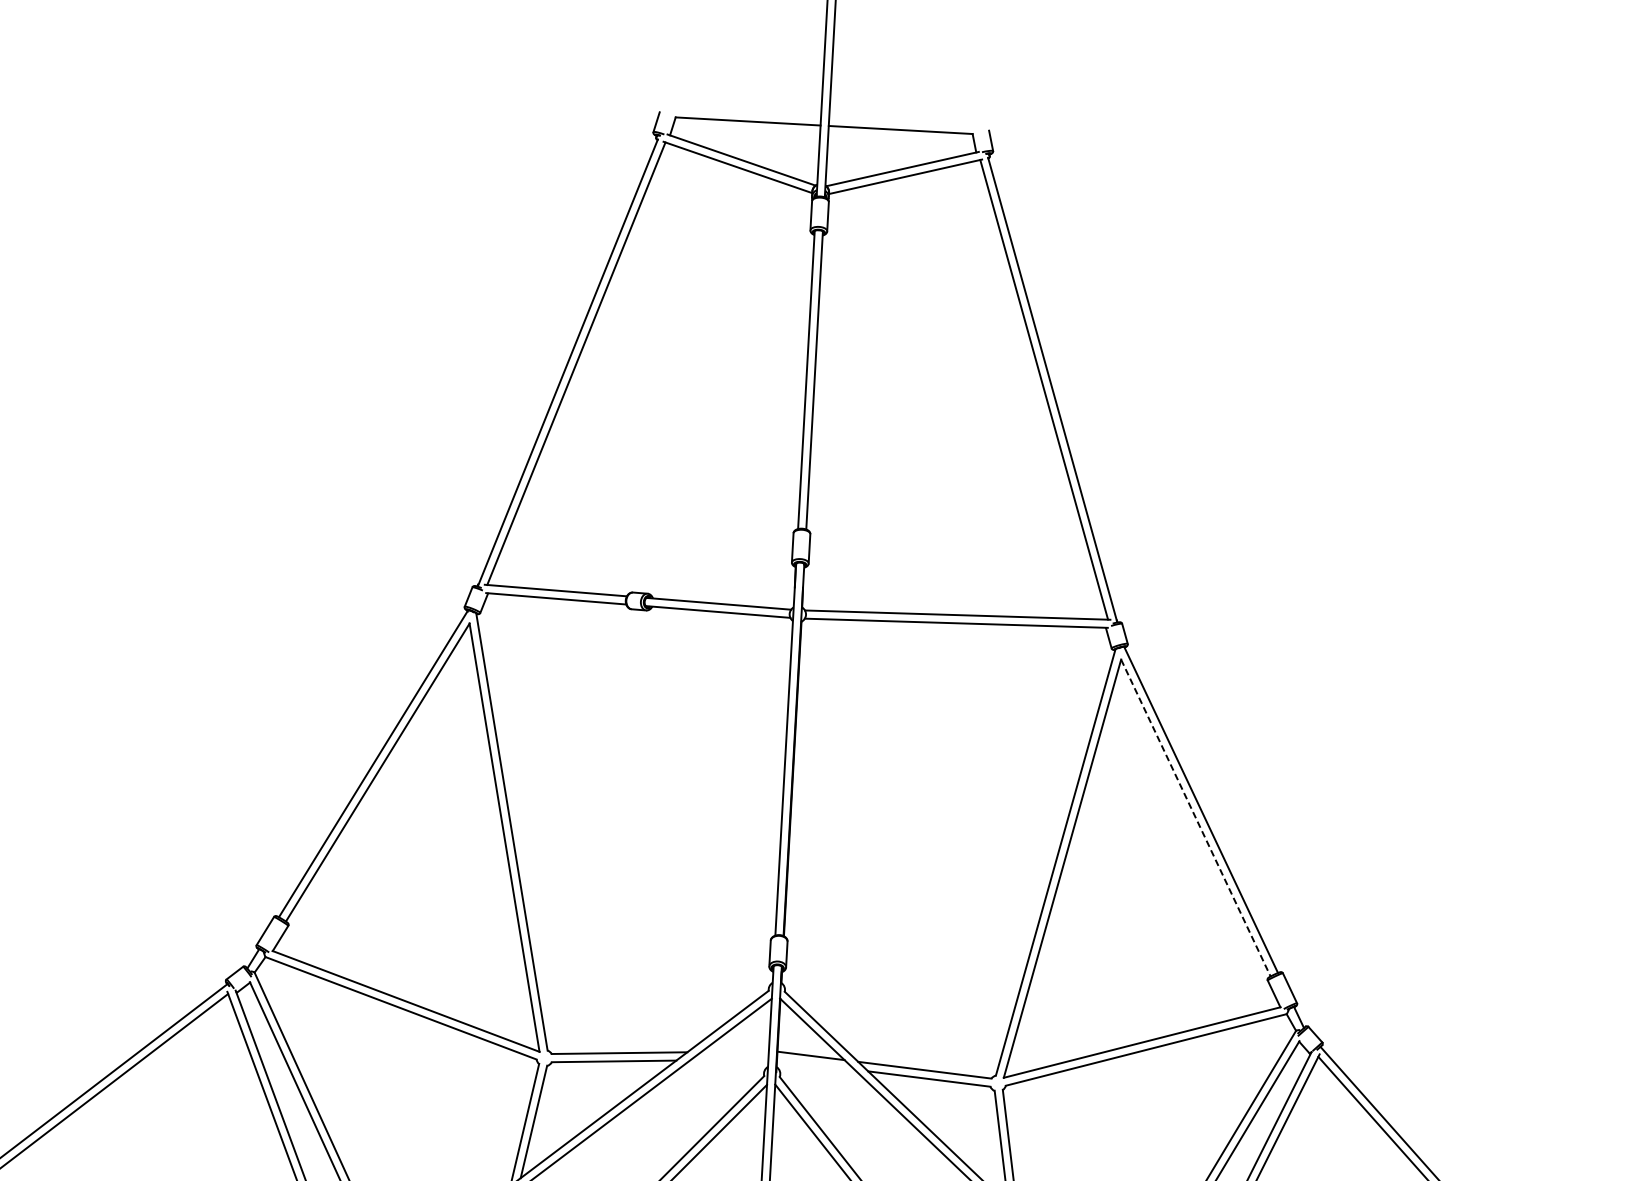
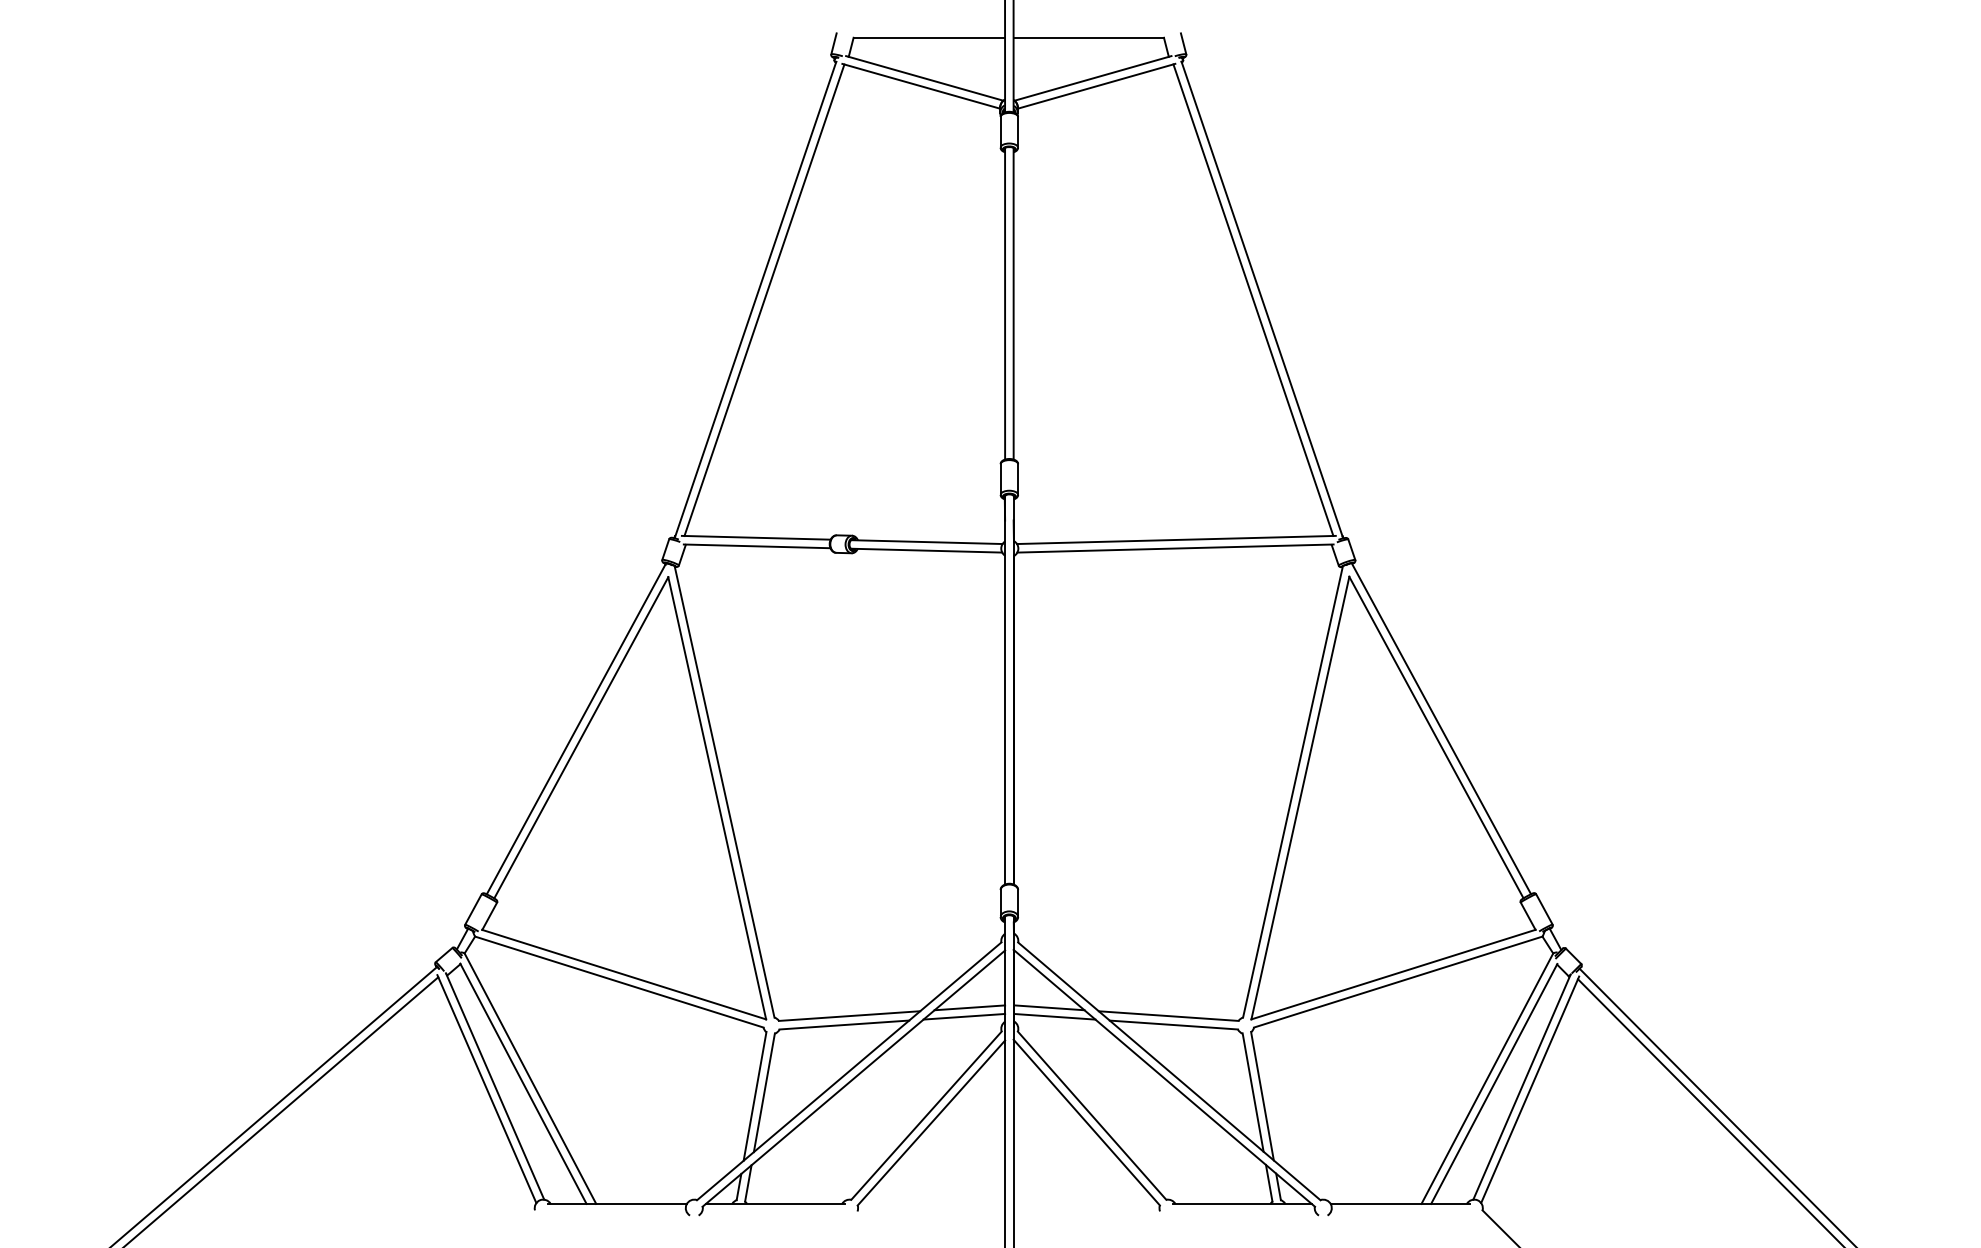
line: (1195, 818) -> (1436, 737), dashed -> solid
line: (734, 1051) -> (969, 1007), added
line: (729, 1059) -> (964, 1016), added
line: (815, 1064) -> (1054, 1016), added

